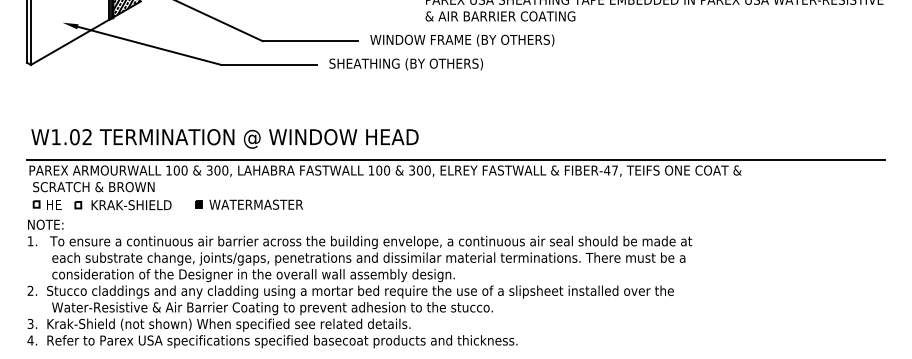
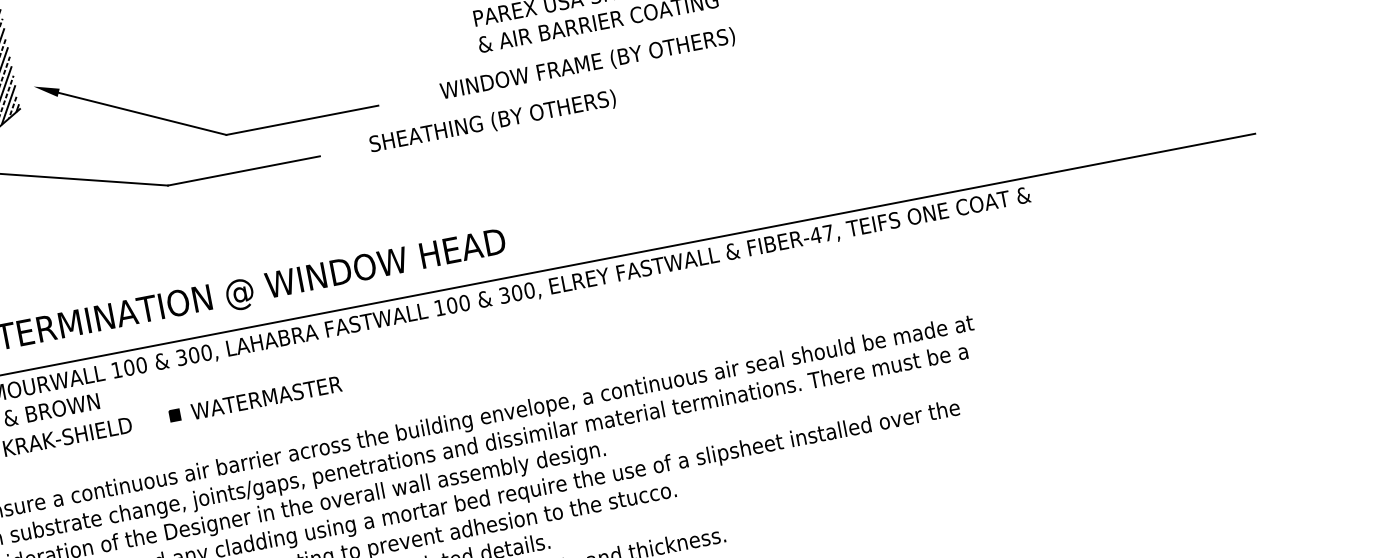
text: (462, 40) -> (588, 64), moved
text: (405, 64) -> (491, 122), moved

